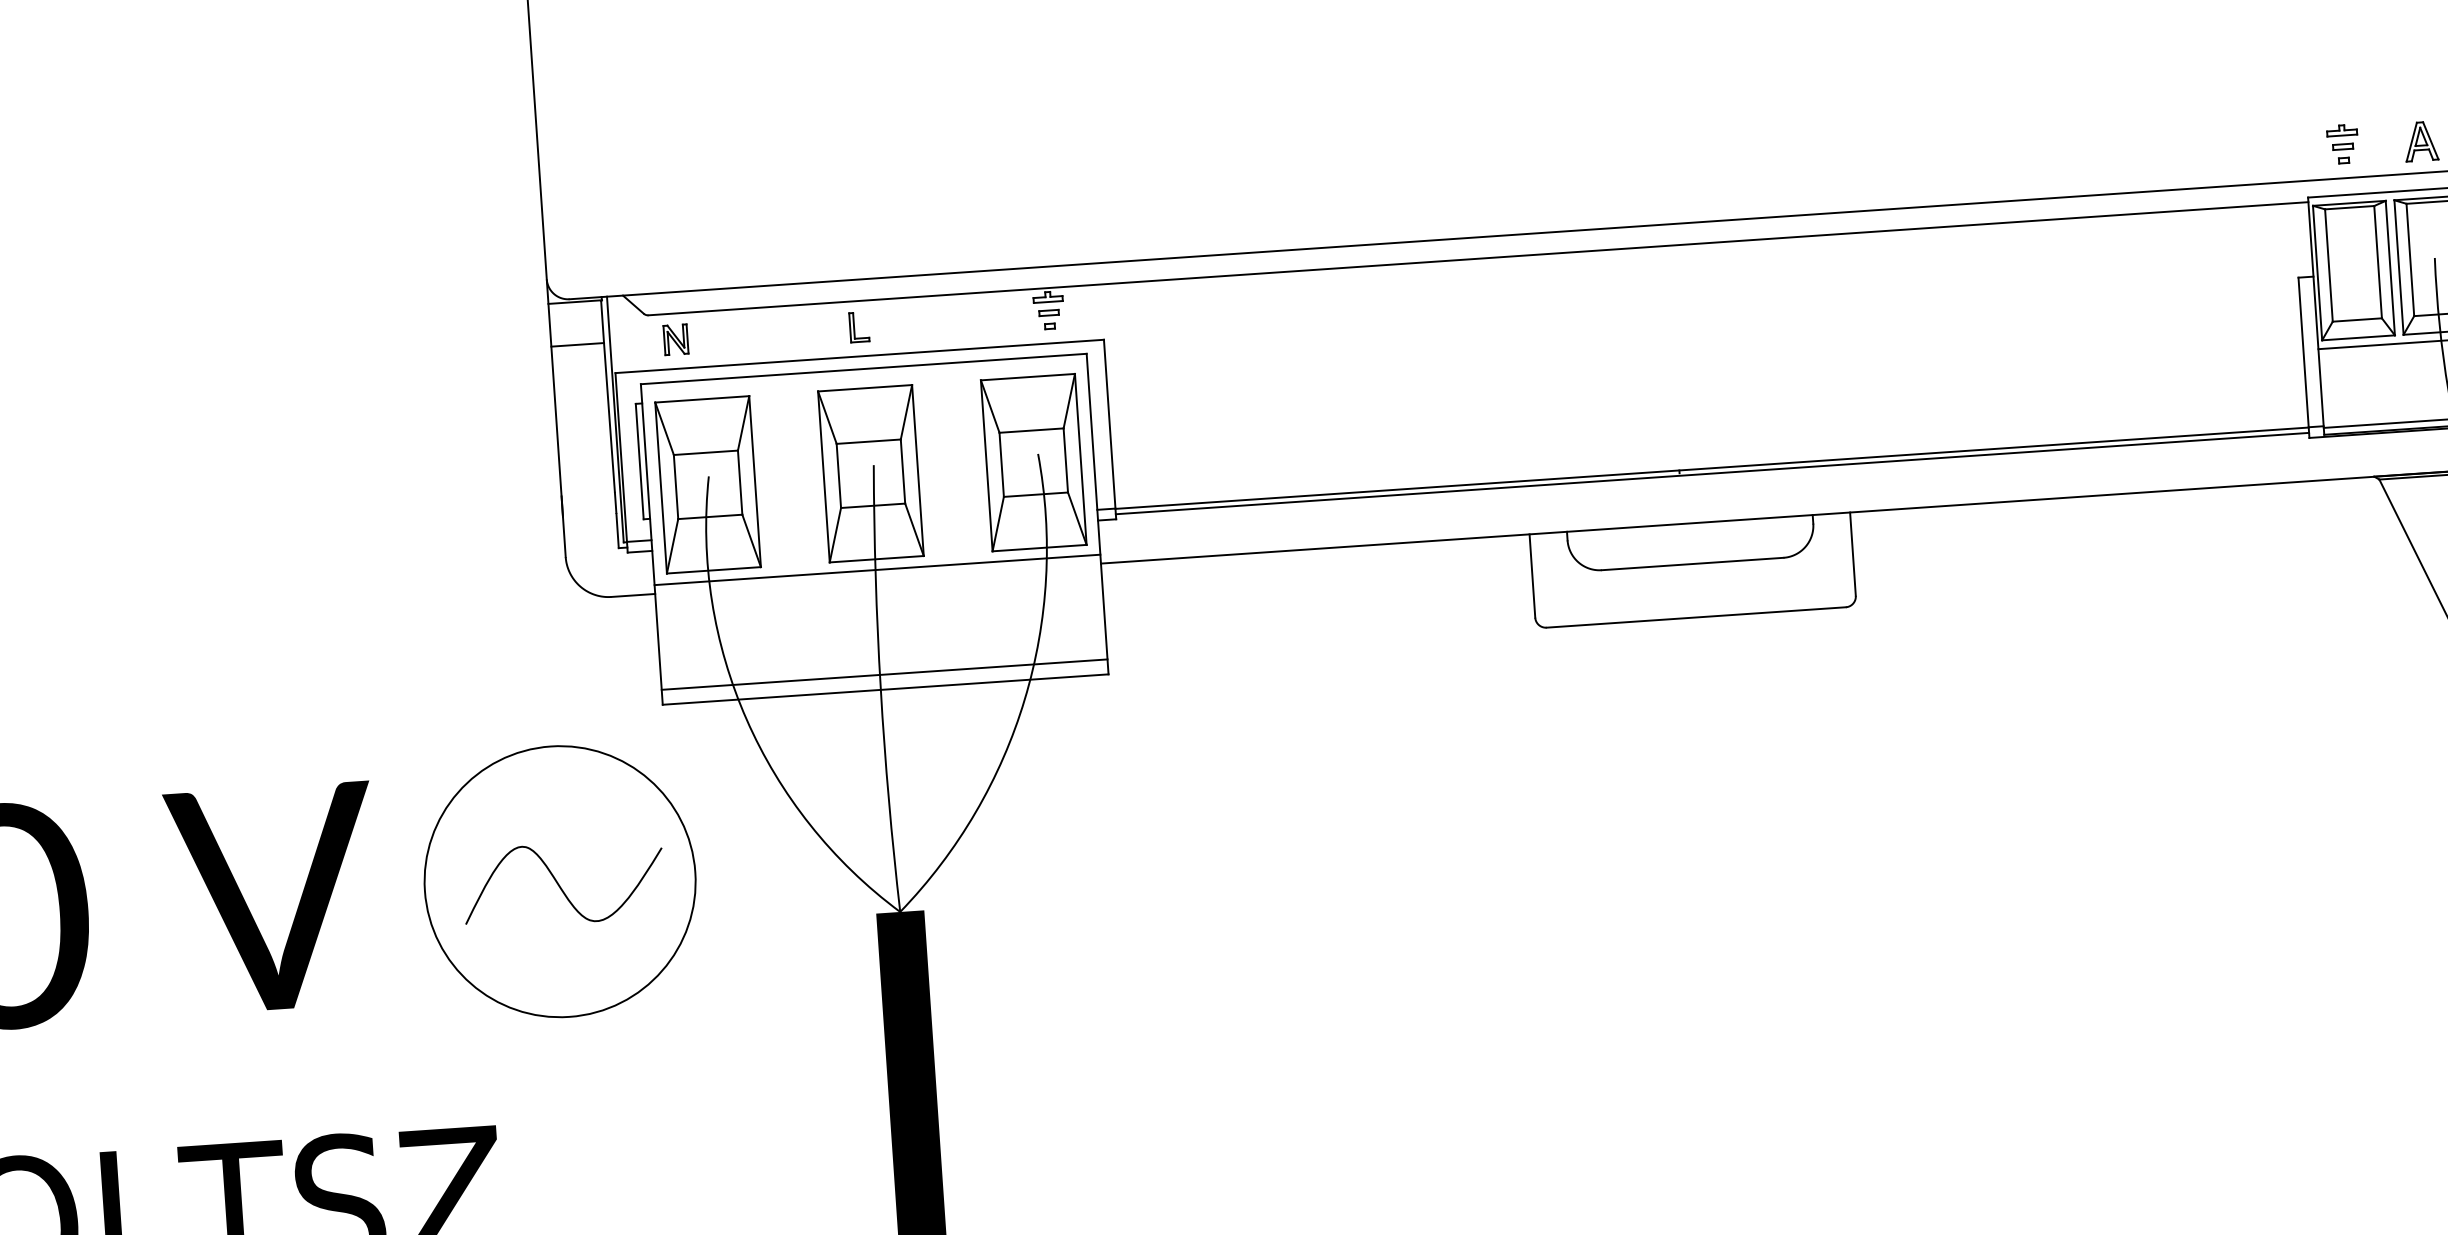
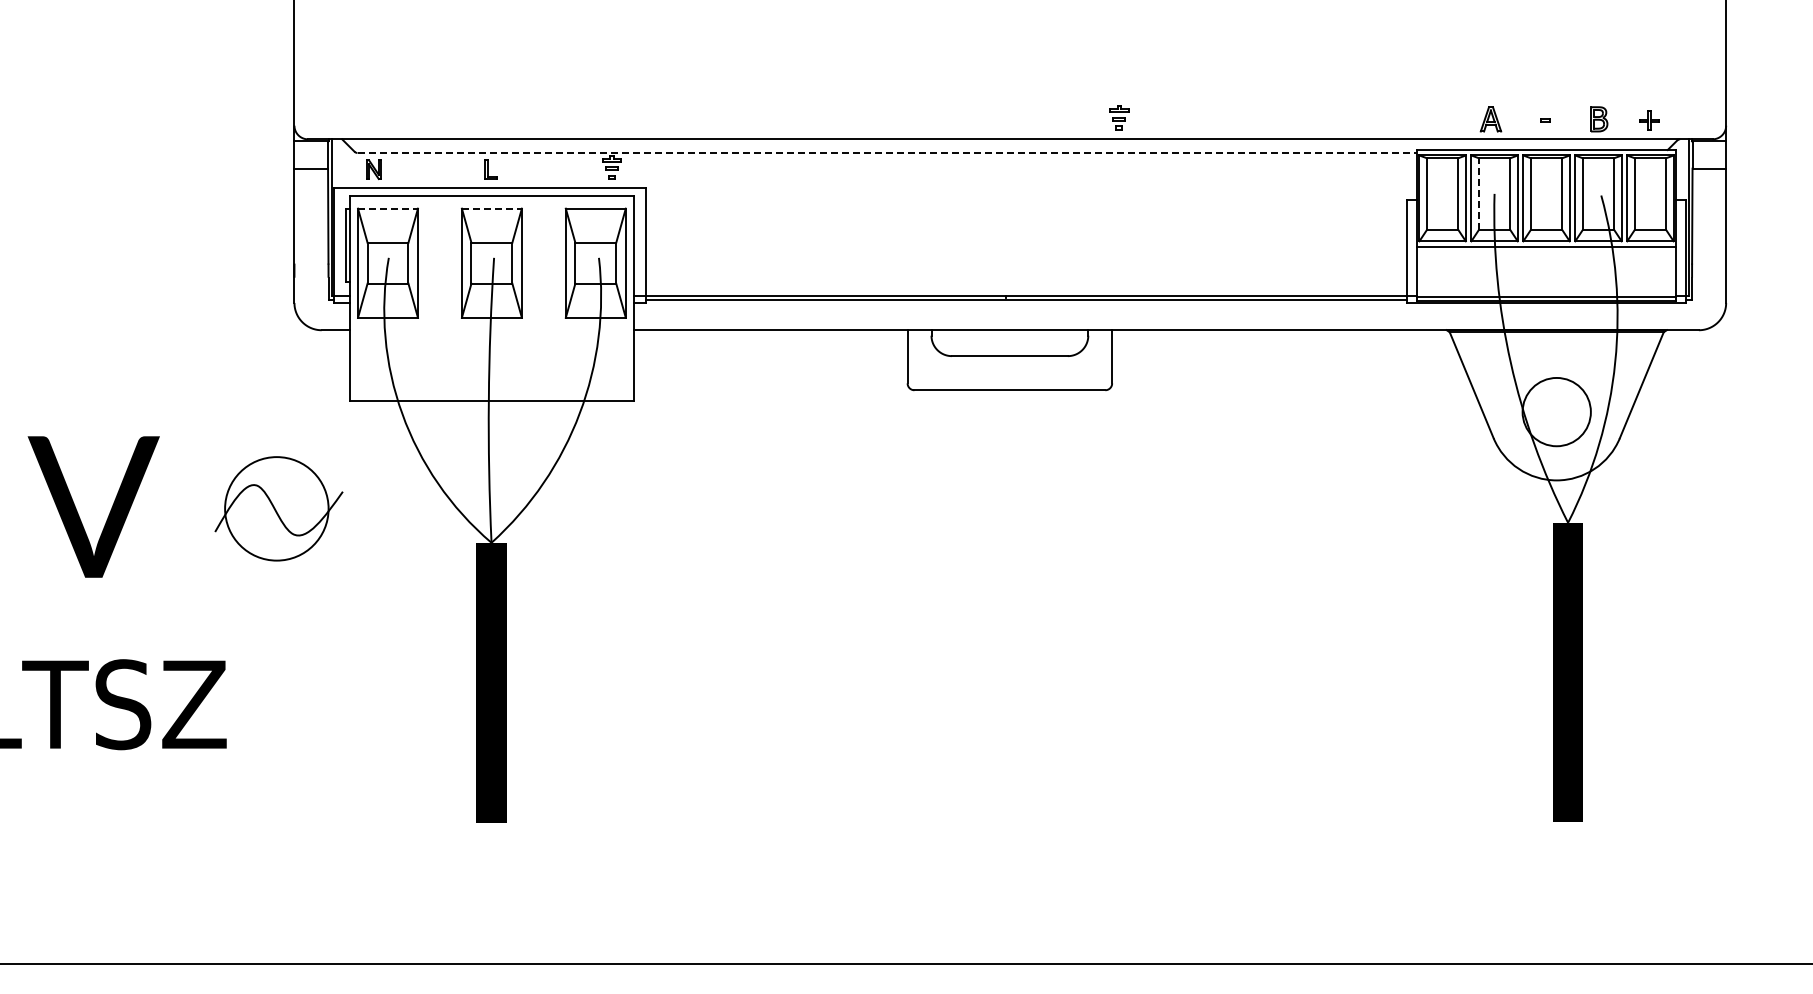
part: (2343, 143) -> (1119, 117), moved
line: (1479, 257) -> (887, 152), solid -> dashed
line: (2409, 260) -> (1478, 194), solid -> dashed
line: (864, 388) -> (491, 208), solid -> dashed
line: (703, 399) -> (388, 208), solid -> dashed
line: (876, 569) -> (491, 324), removed
line: (883, 674) -> (491, 391), removed
circle: (559, 881) -> (276, 508), size x0.6

